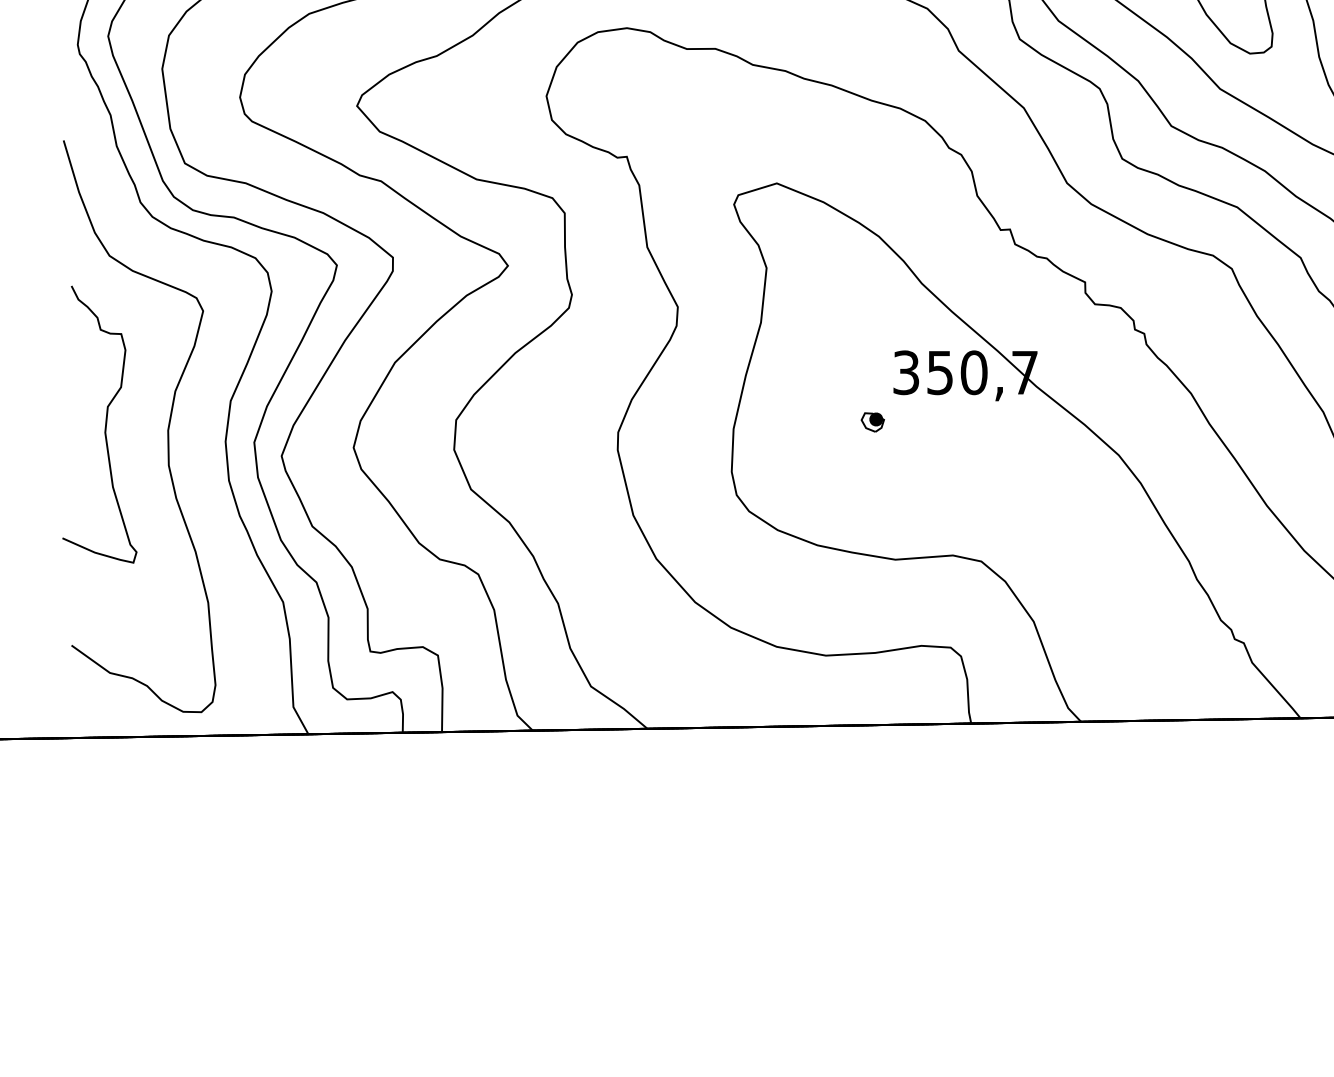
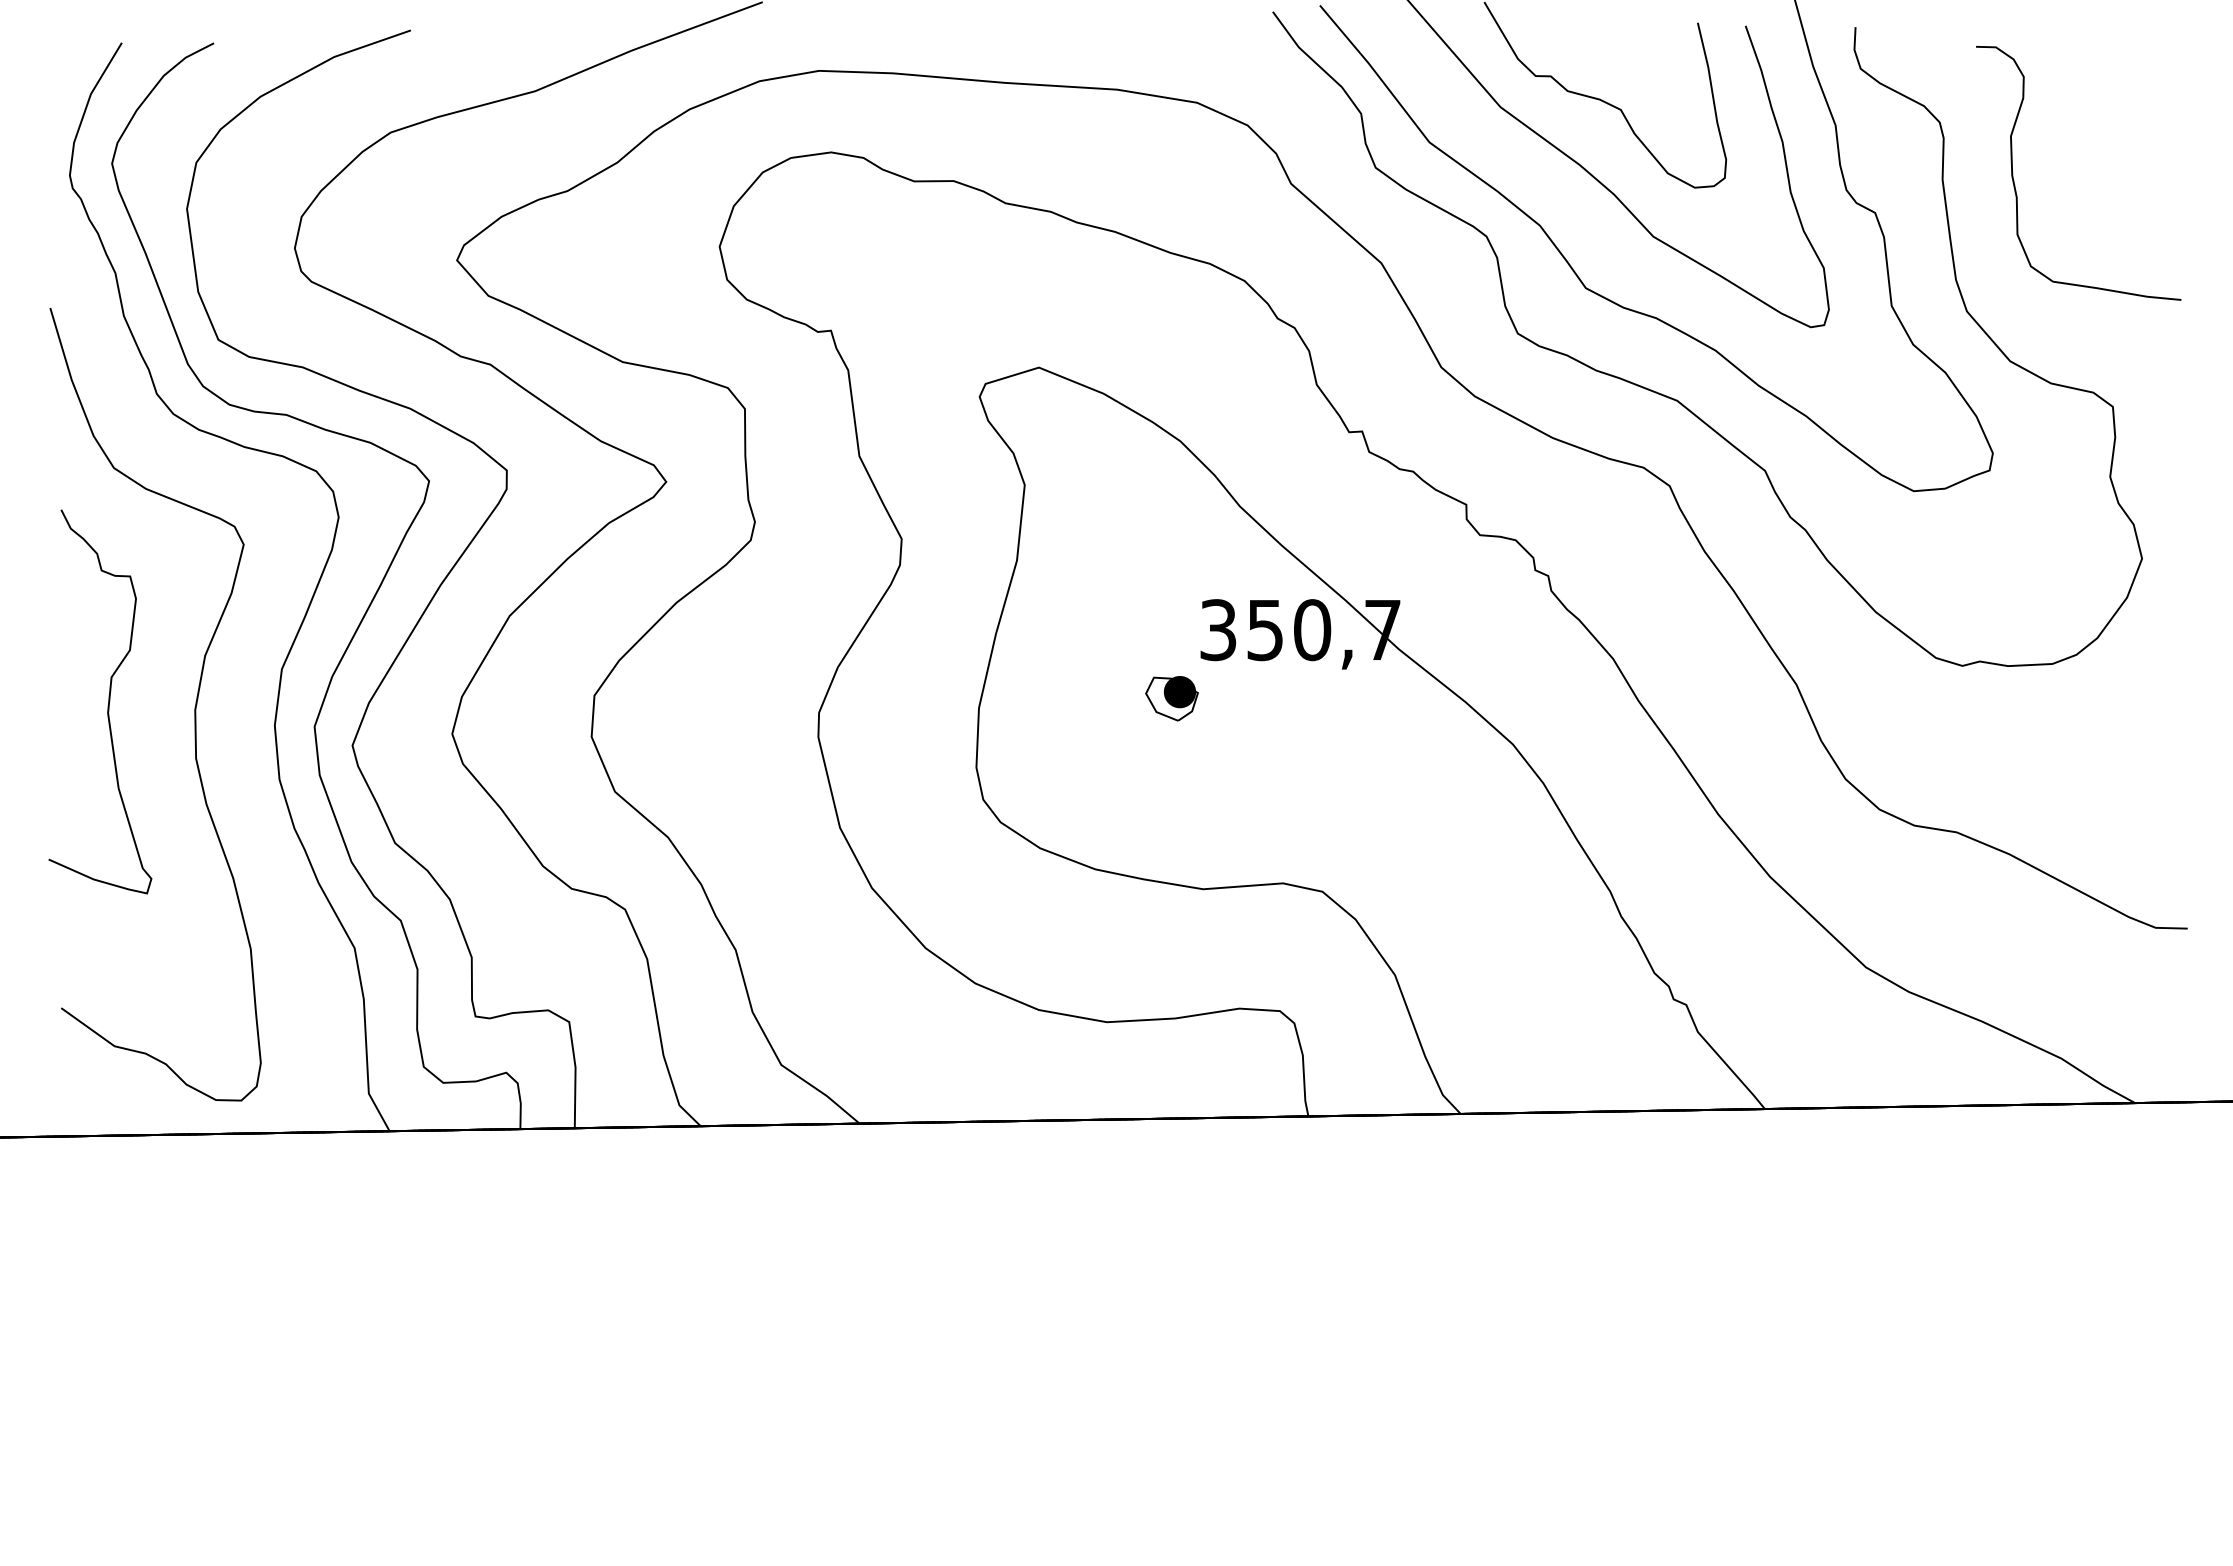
part: (872, 422) -> (1171, 698), size x1.67

